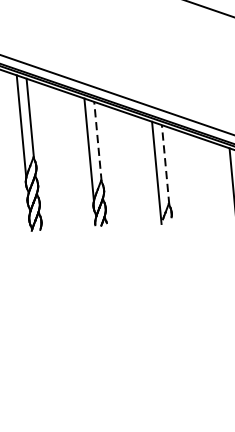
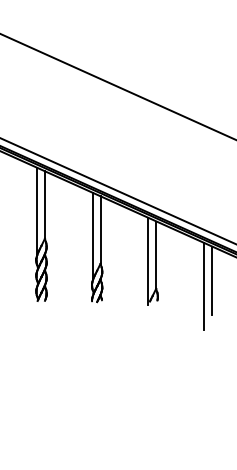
line: (97, 141) -> (100, 230), dashed -> solid
line: (165, 164) -> (156, 255), dashed -> solid
line: (225, 195) -> (204, 286), added

